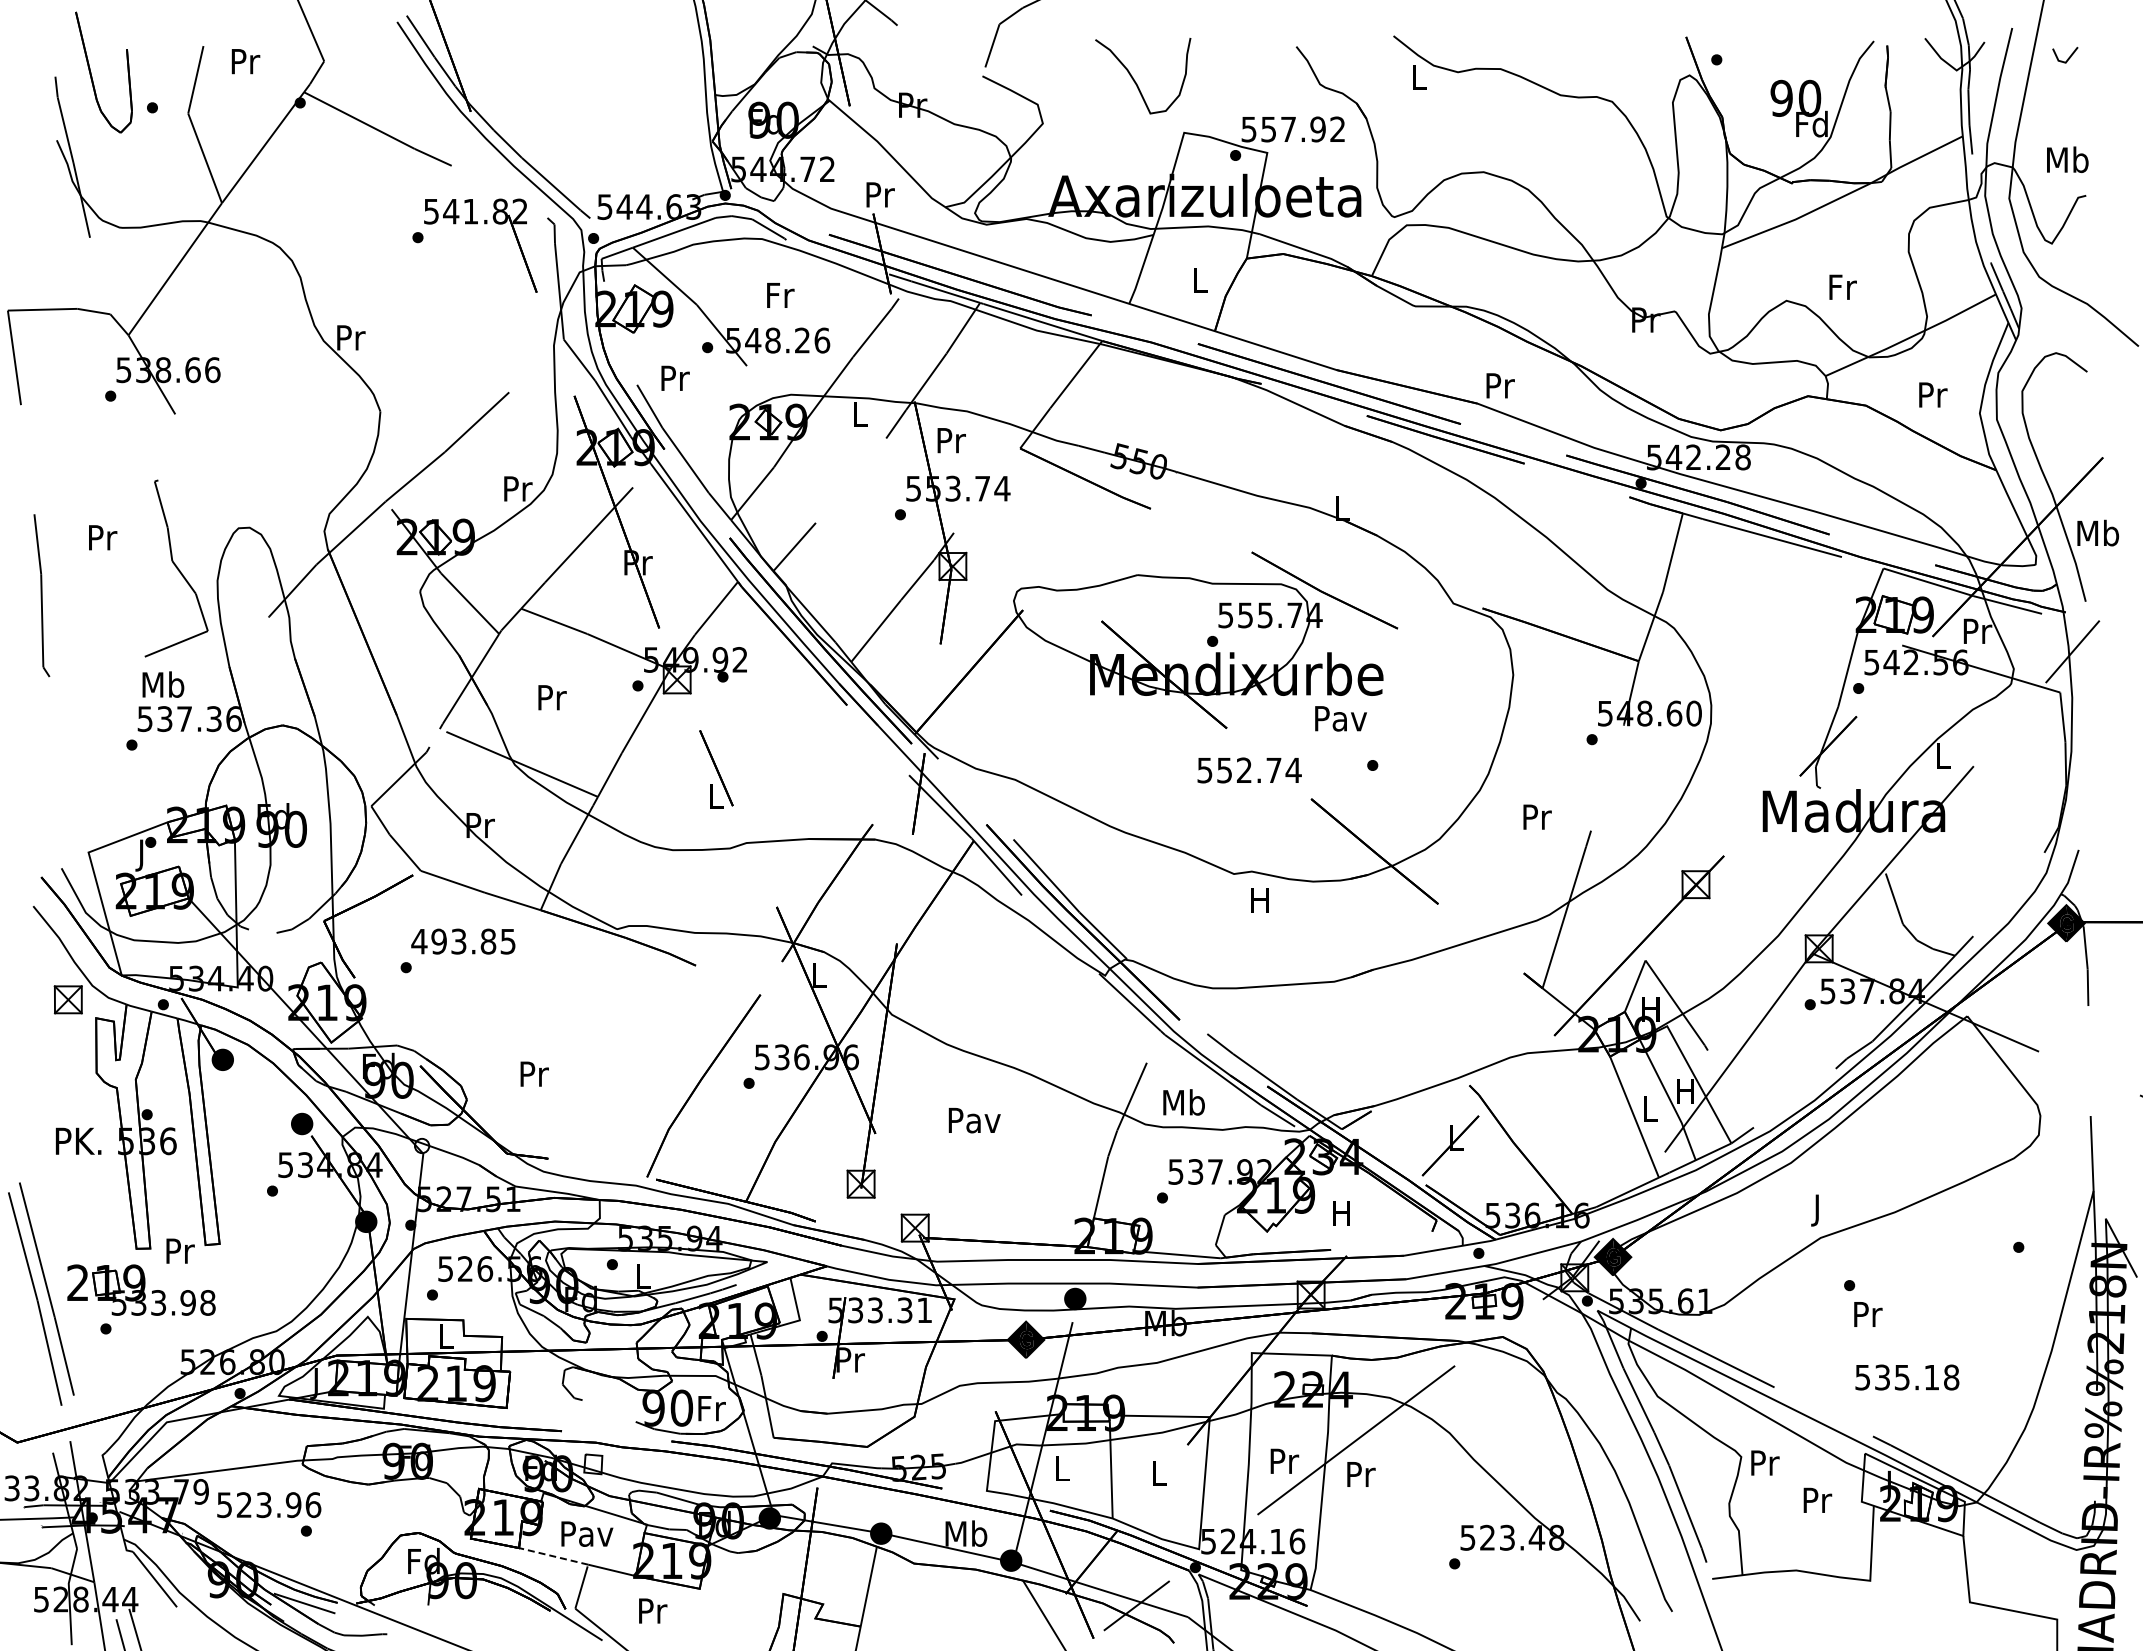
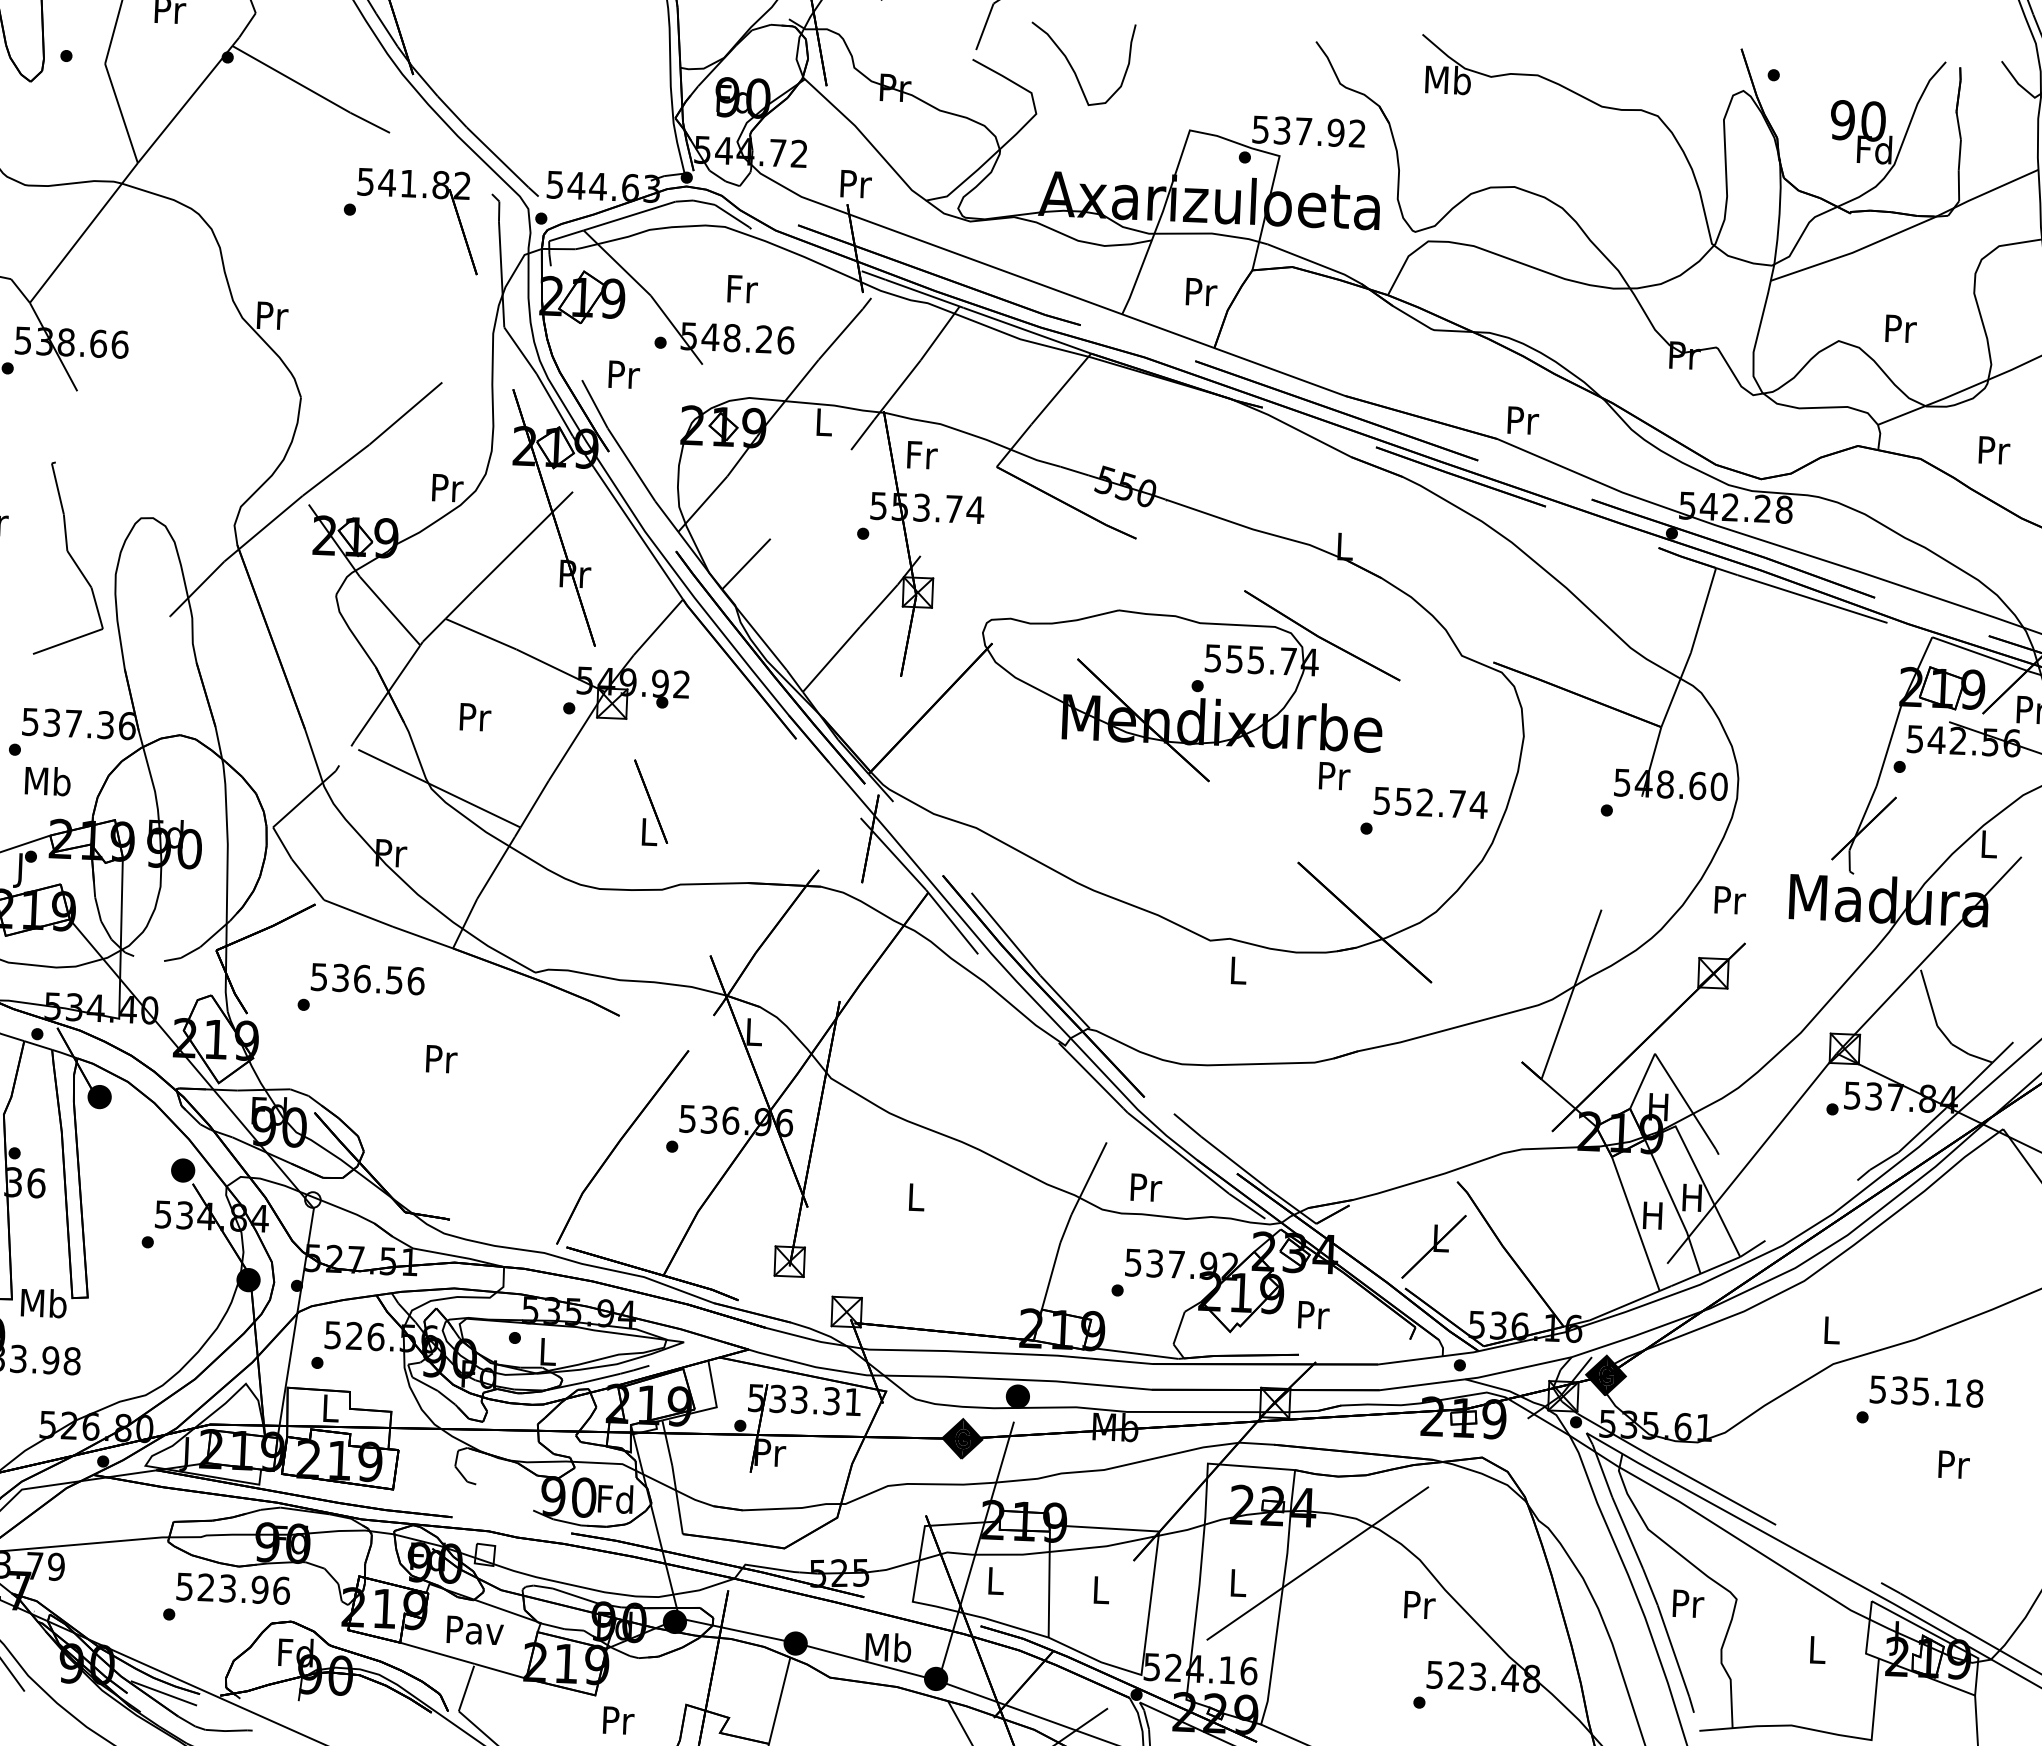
text: (1418, 76) -> (1447, 79), L -> Mb
curve: (1135, 80) -> (1073, 68), moved
text: (1269, 128) -> (1283, 129), 557.92 -> 537.92
text: (1201, 280) -> (1202, 292), L -> Pr
text: (1843, 286) -> (1901, 328), Fr -> Pr
text: (951, 440) -> (922, 455), Pr -> Fr
text: (163, 684) -> (48, 781), moved
text: (1340, 718) -> (1333, 775), Pav -> Pr
text: (1249, 770) -> (1430, 802), moved
text: (1537, 816) -> (1730, 899), moved
text: (1259, 900) -> (1236, 970), H -> L
text: (463, 941) -> (367, 978), 493.85 -> 536.56
text: (534, 1073) -> (441, 1058), moved
text: (1183, 1102) -> (1144, 1187), Mb -> Pr
text: (1649, 1108) -> (1652, 1215), L -> H
text: (974, 1120) -> (916, 1197), Pav -> L
text: (1818, 1210) -> (1832, 1334), J -> L
text: (1343, 1212) -> (1314, 1314), H -> Pr
text: (179, 1250) -> (43, 1302), Pr -> Mb
text: (1868, 1314) -> (1954, 1464), moved
text: (1907, 1377) -> (1926, 1391), moved
text: (710, 1408) -> (615, 1499), Fr -> Fd
text: (1284, 1460) -> (1238, 1582), Pr -> L
text: (1765, 1462) -> (1688, 1603), moved
text: (1361, 1474) -> (1419, 1605), moved
text: (1817, 1499) -> (1817, 1649), Pr -> L
text: (269, 1505) -> (233, 1589), moved
line: (553, 1556) -> (437, 1653), dashed -> solid
text: (653, 1610) -> (619, 1720), moved

